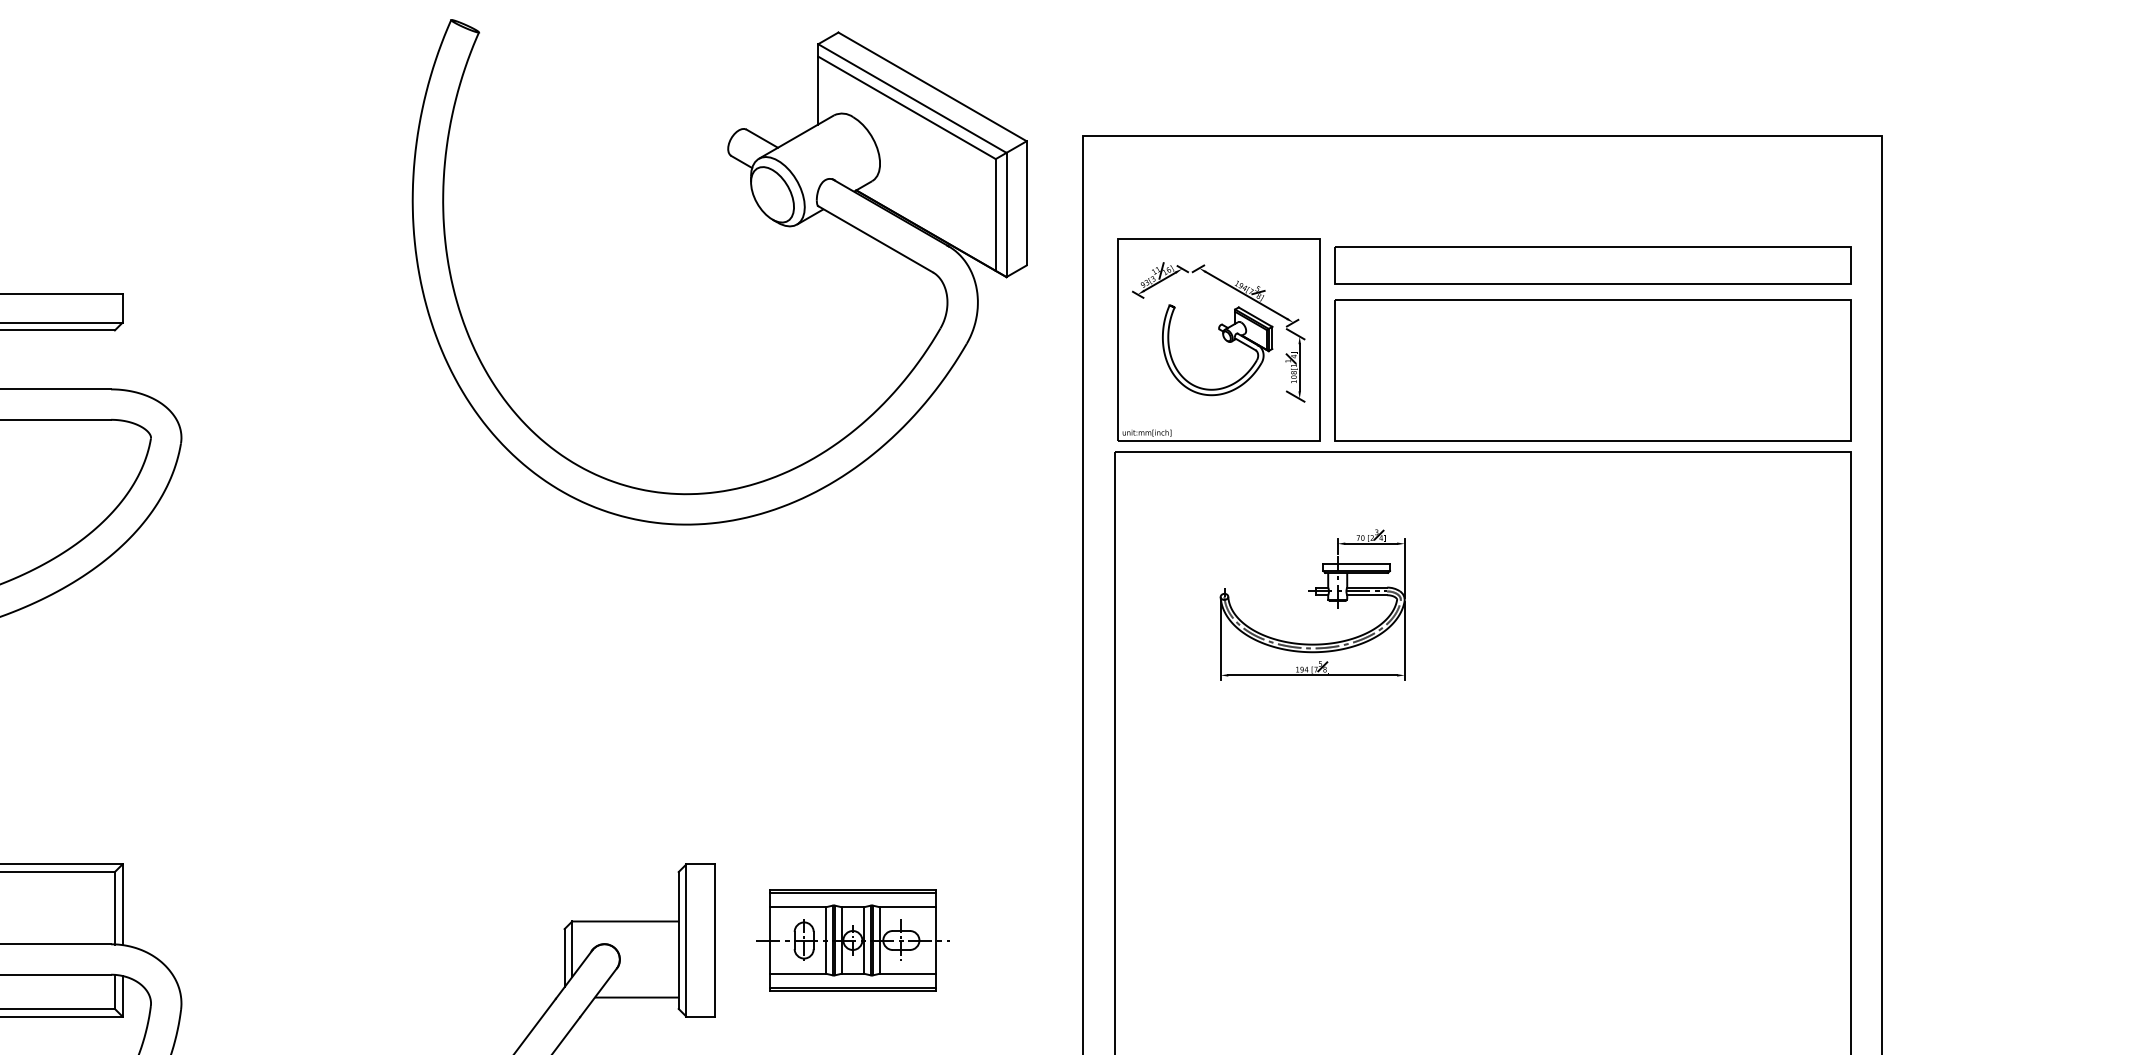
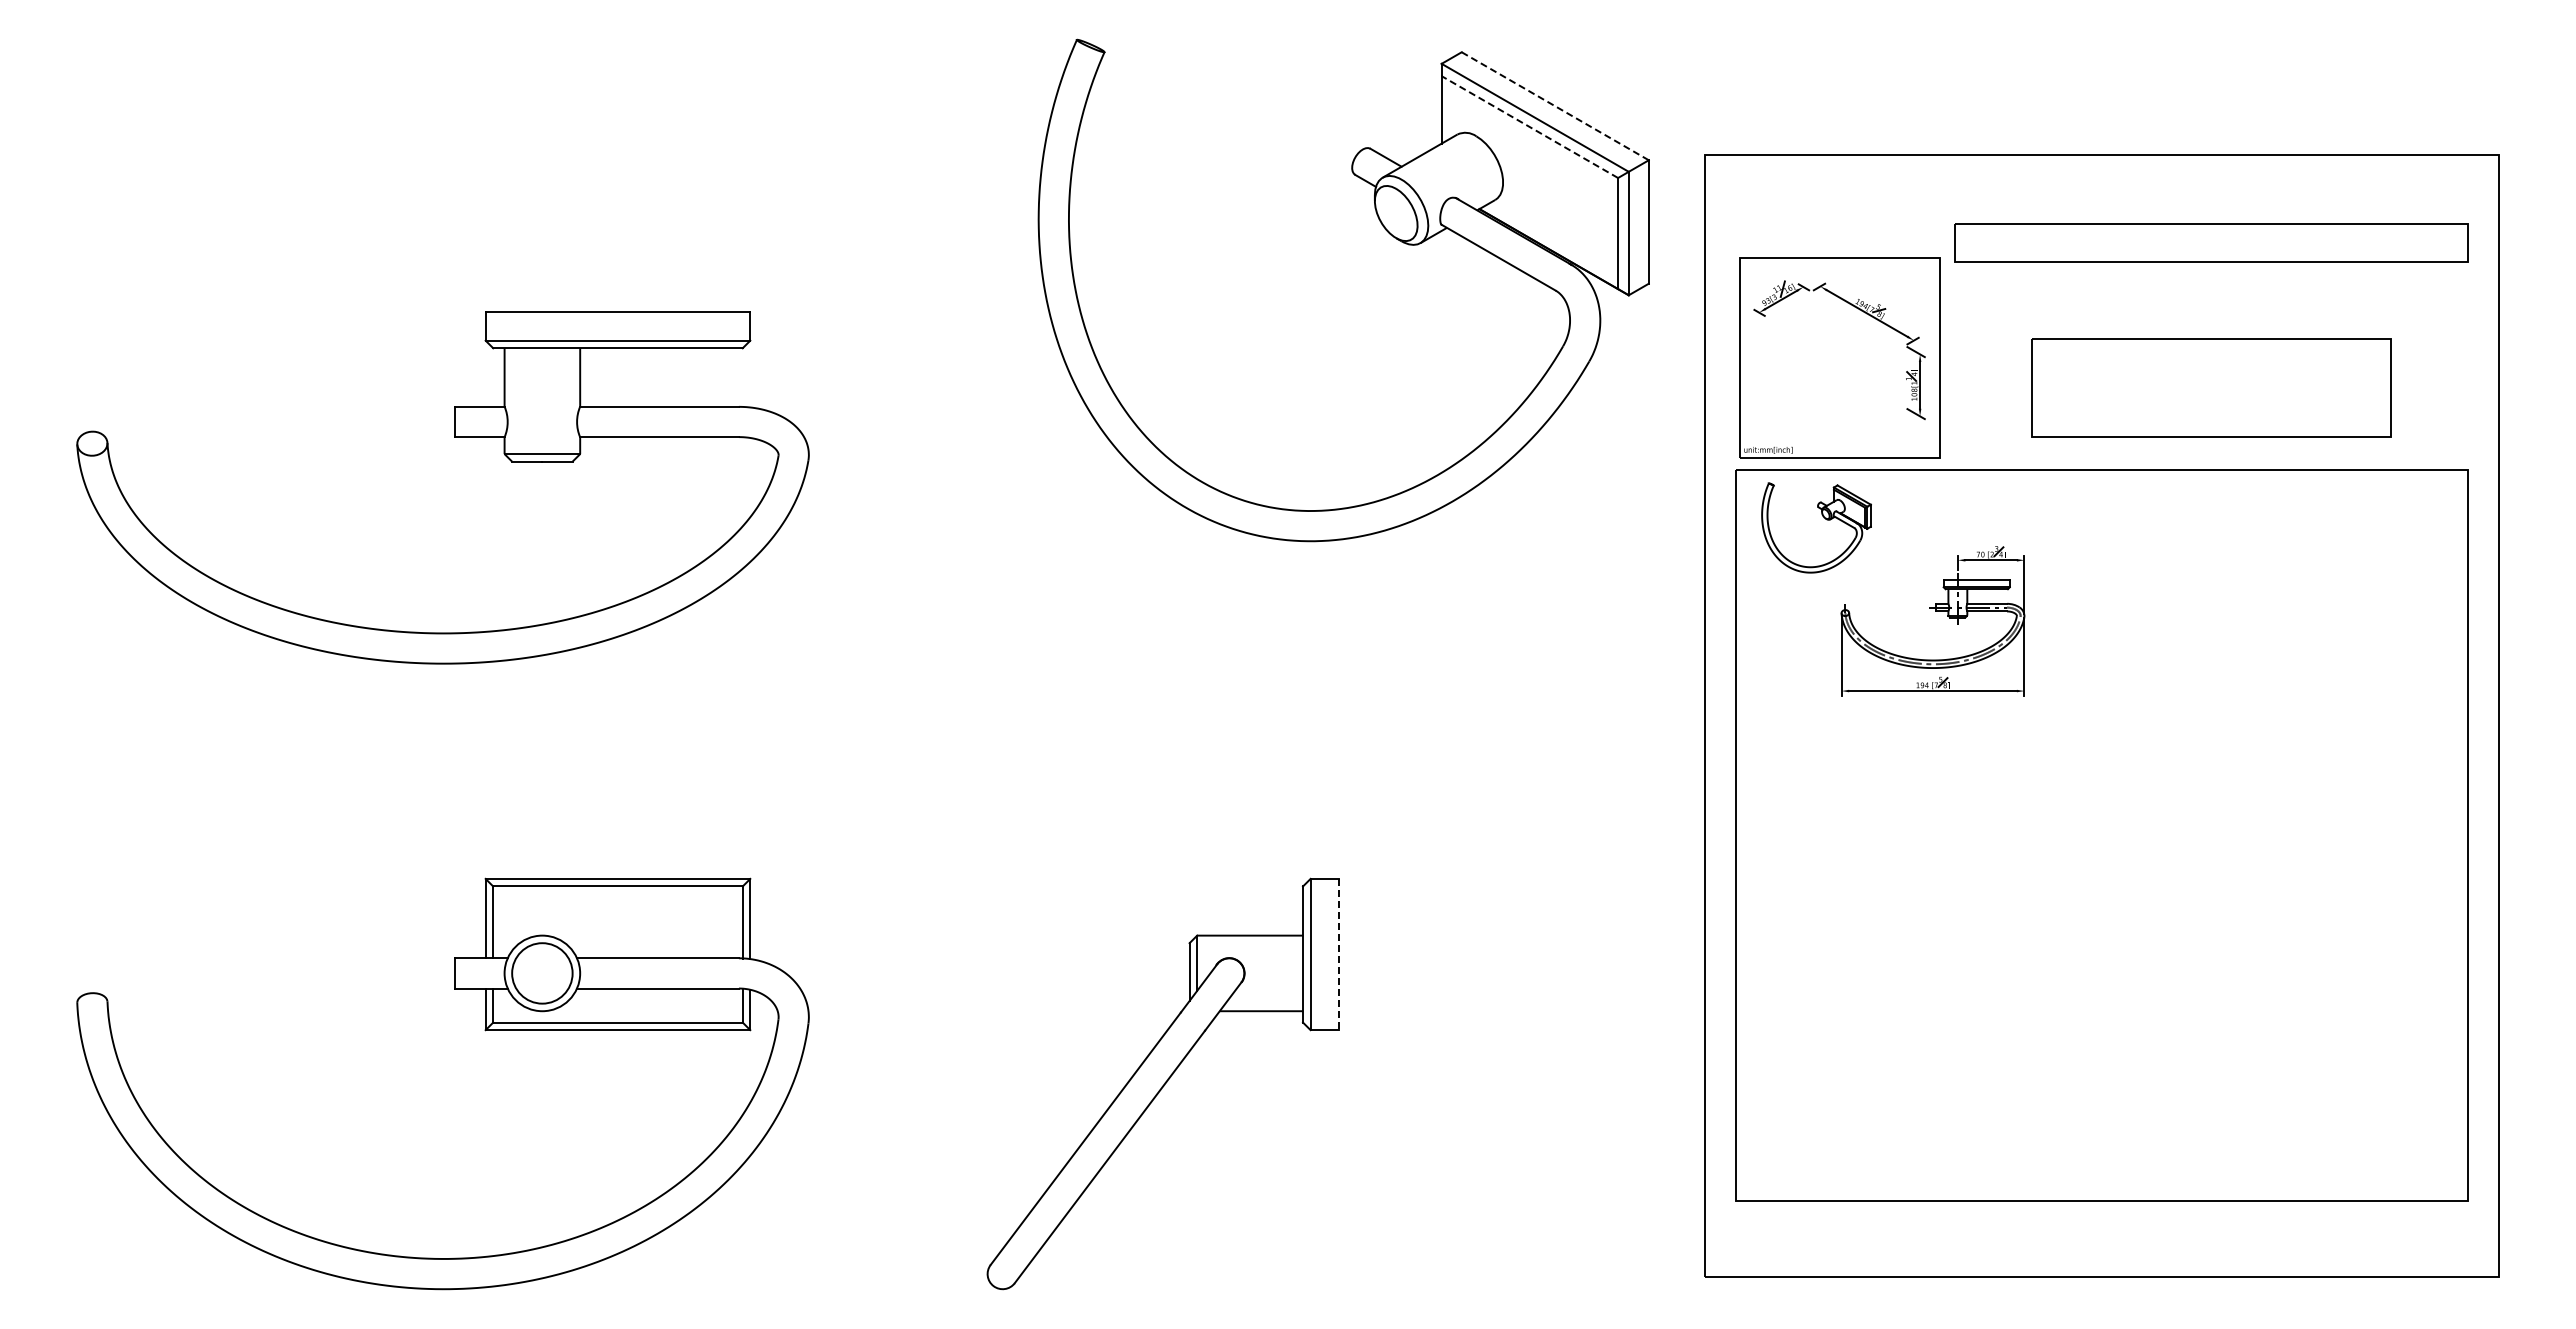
line: (931, 87) -> (1554, 106), solid -> dashed
line: (906, 108) -> (1529, 127), solid -> dashed
part: (1592, 265) -> (2211, 242), moved
part: (1225, 340) -> (1824, 518), moved
part: (1592, 369) -> (2211, 387), size x0.7
line: (714, 940) -> (1338, 954), solid -> dashed
part: (852, 940) -> (1475, 954), removed

